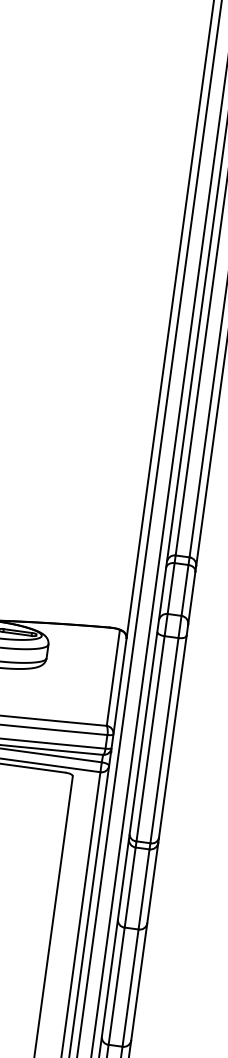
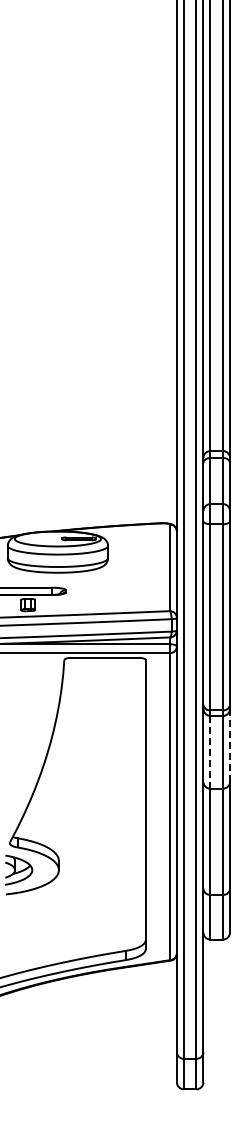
line: (153, 883) -> (230, 745), solid -> dashed
line: (130, 887) -> (210, 752), solid -> dashed

